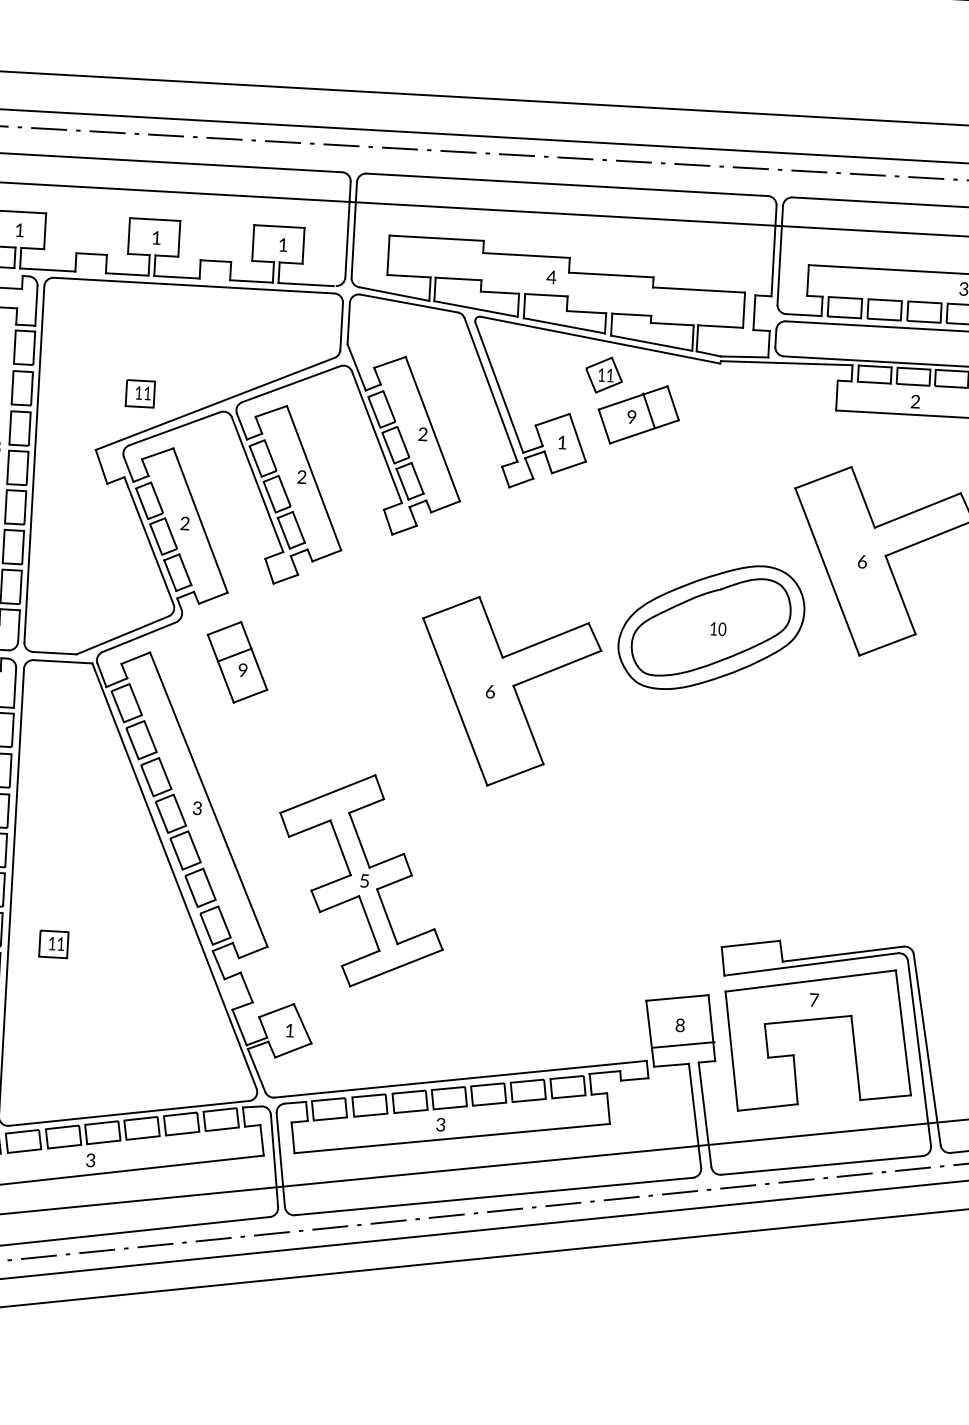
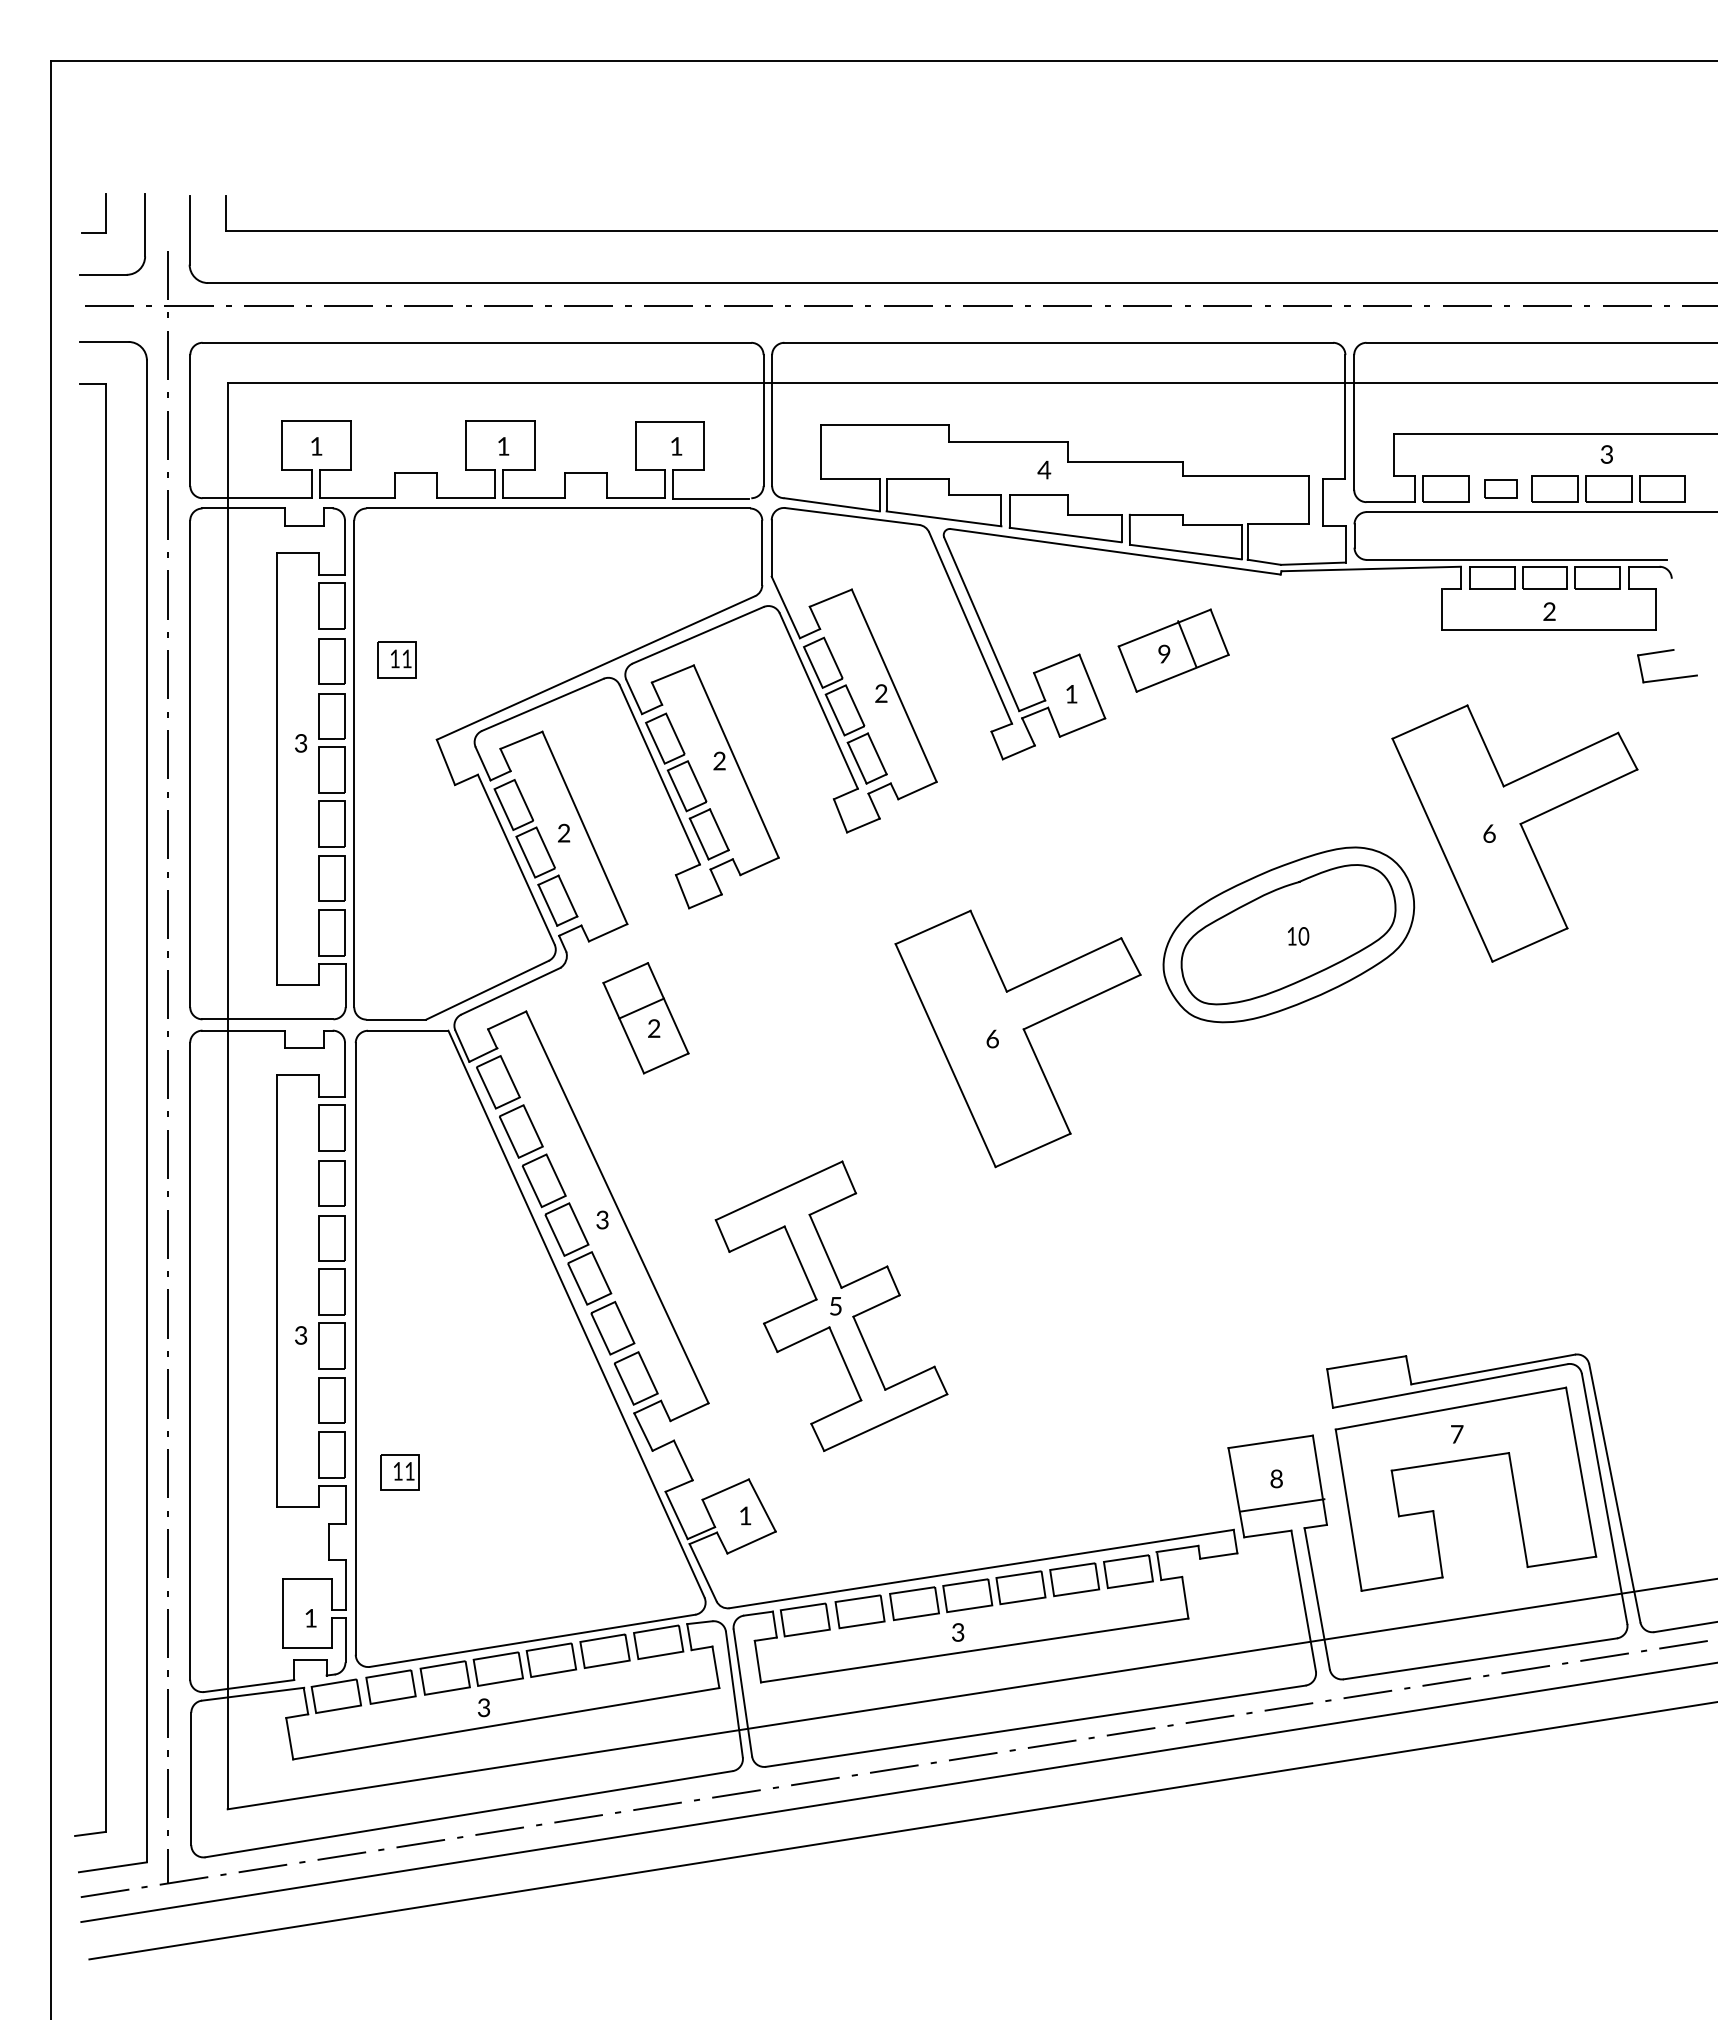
part: (884, 309) -> (1500, 488), size x0.7
part: (604, 375) -> (1123, 599), removed
part: (139, 393) -> (396, 659), moved
text: (243, 670) -> (654, 1028), 9 -> 2
part: (53, 944) -> (399, 1472), moved

